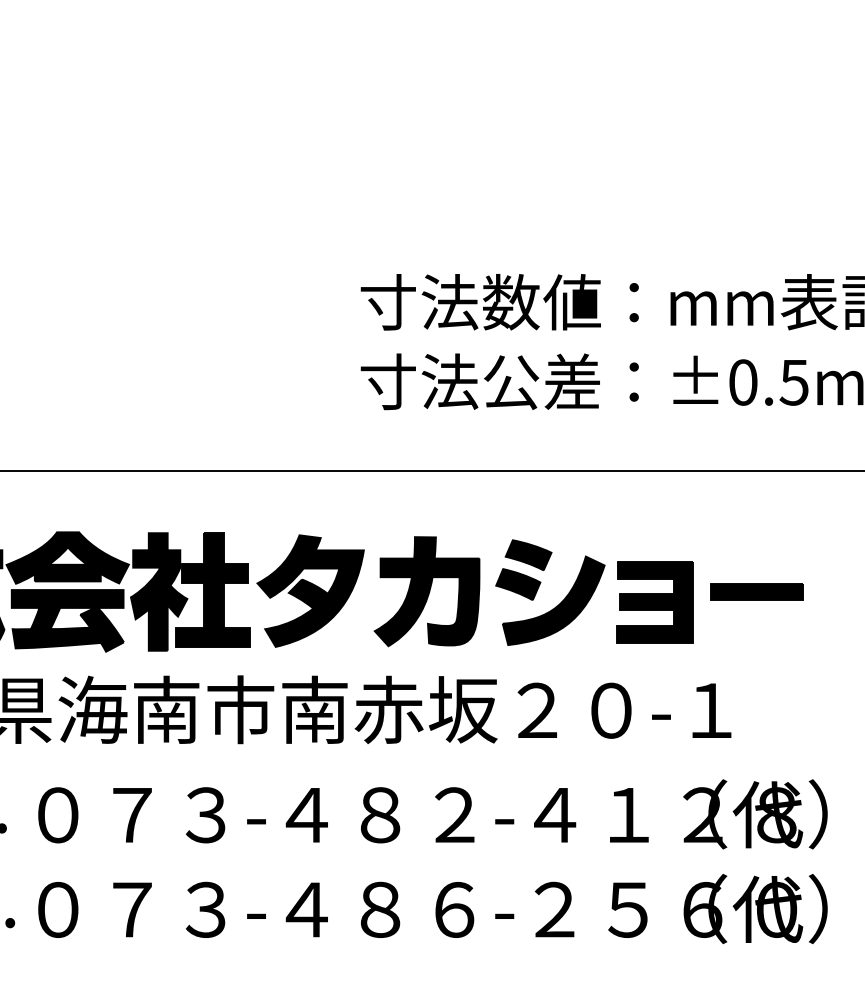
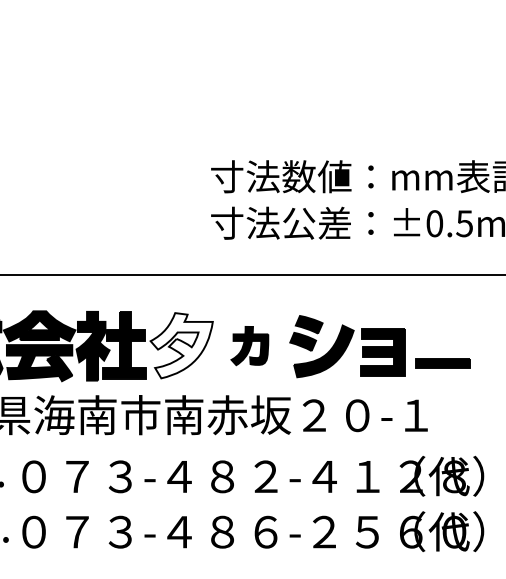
fill: (310, 590) -> (181, 345), removed
part: (426, 590) -> (249, 345), size x0.6
part: (756, 592) -> (442, 363), moved

